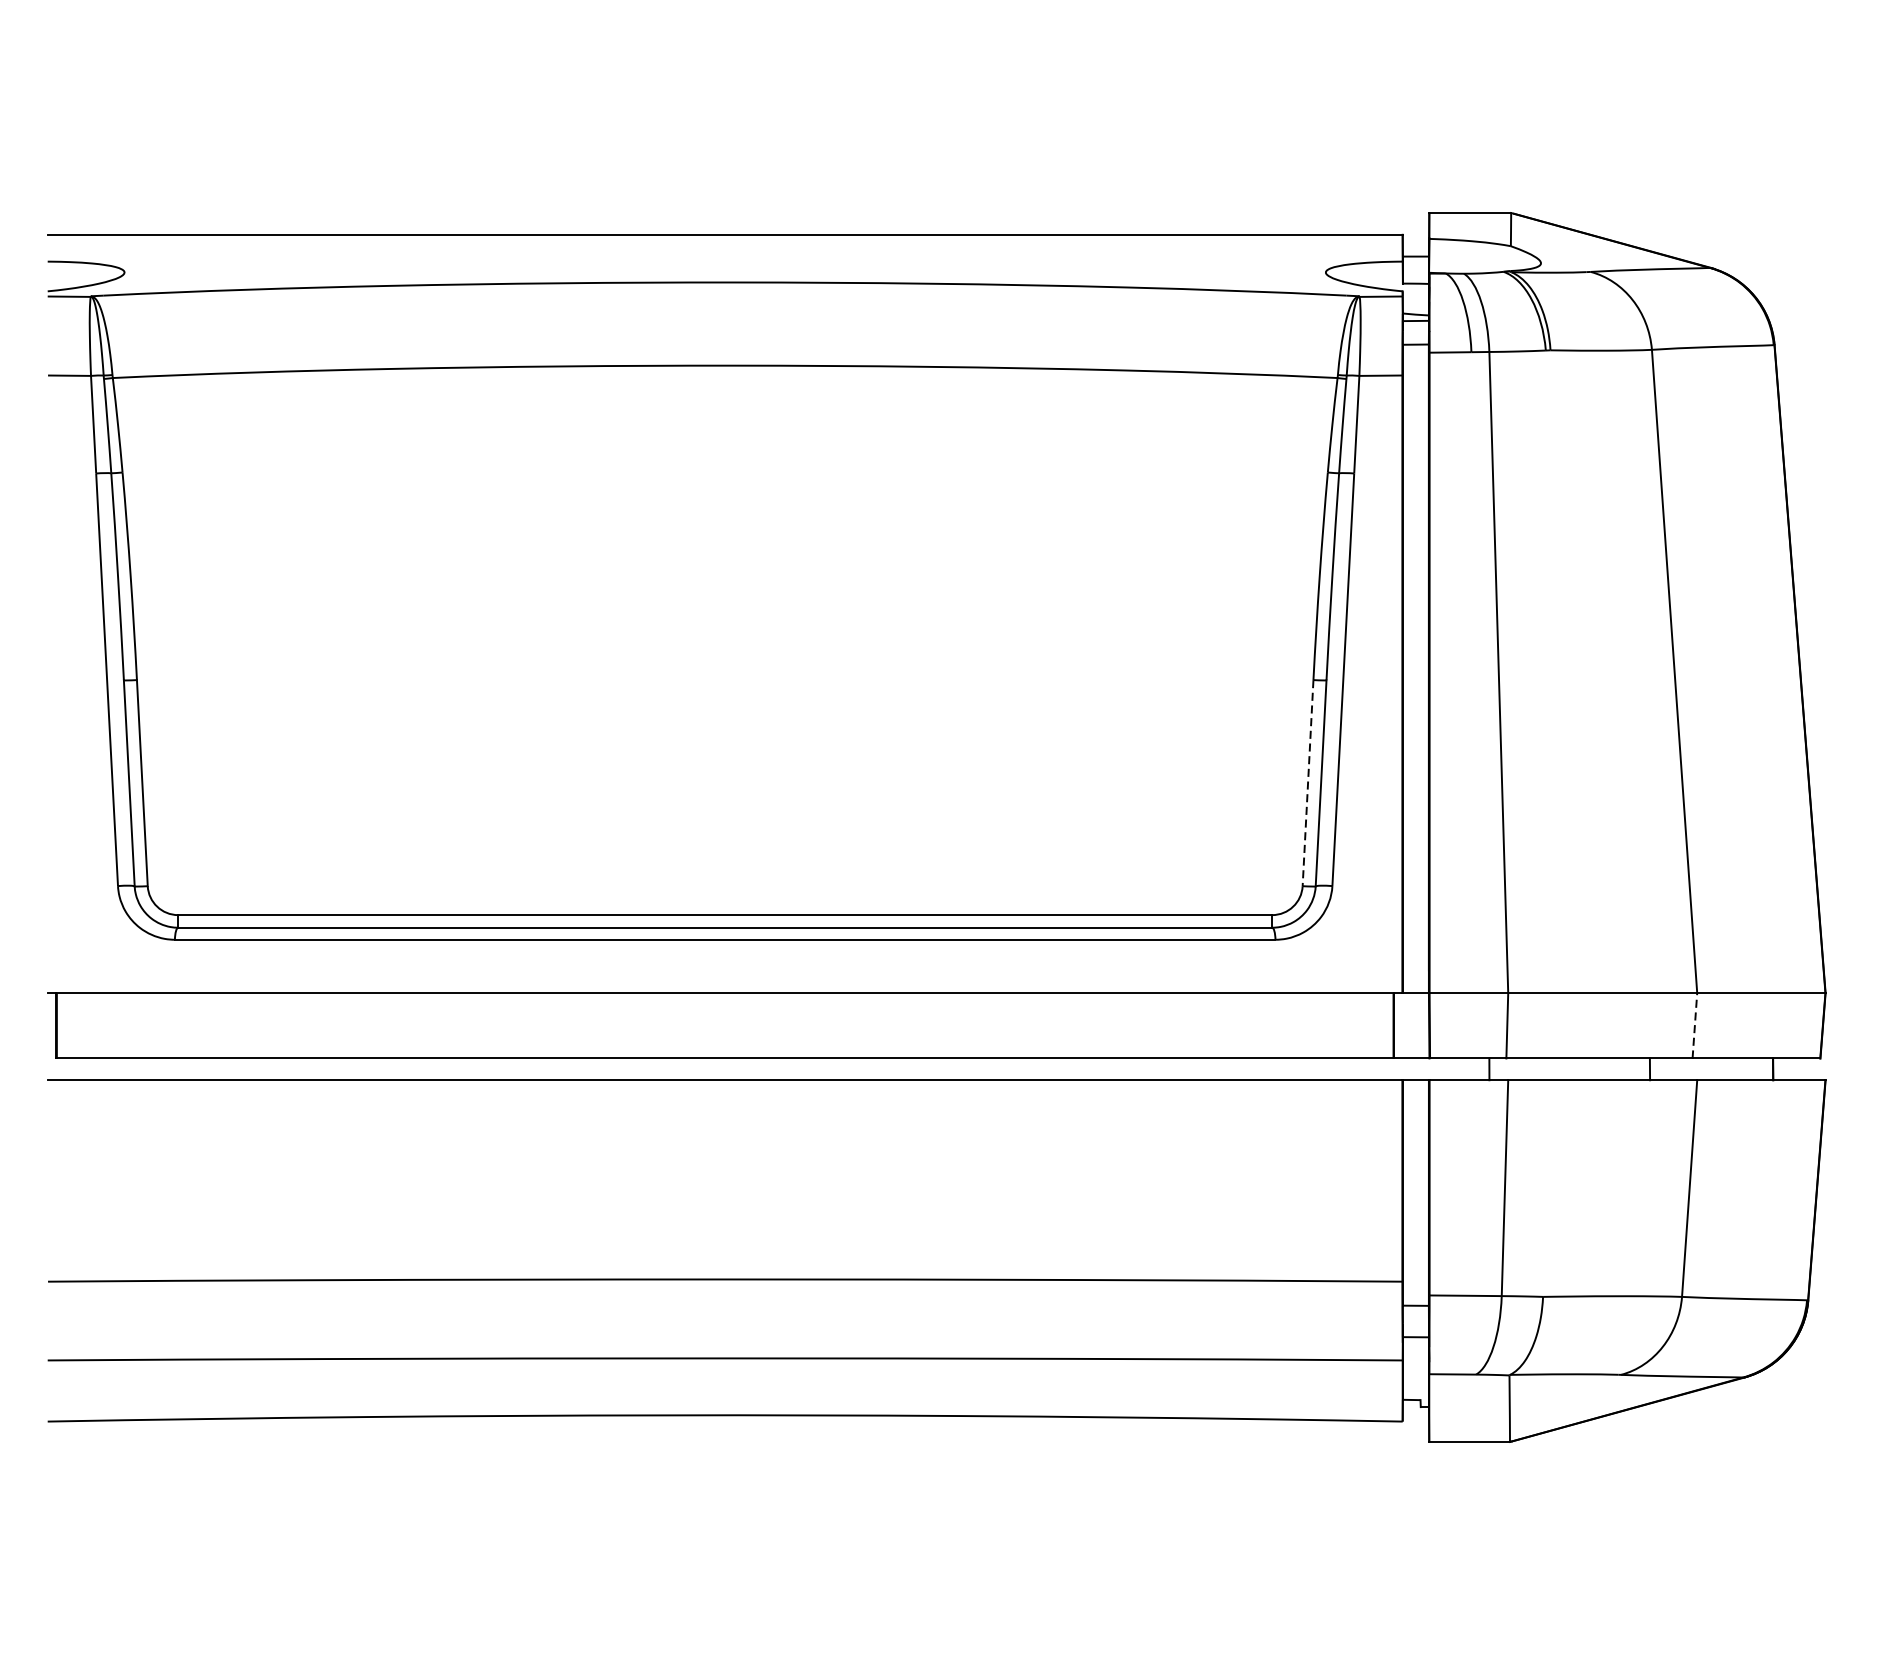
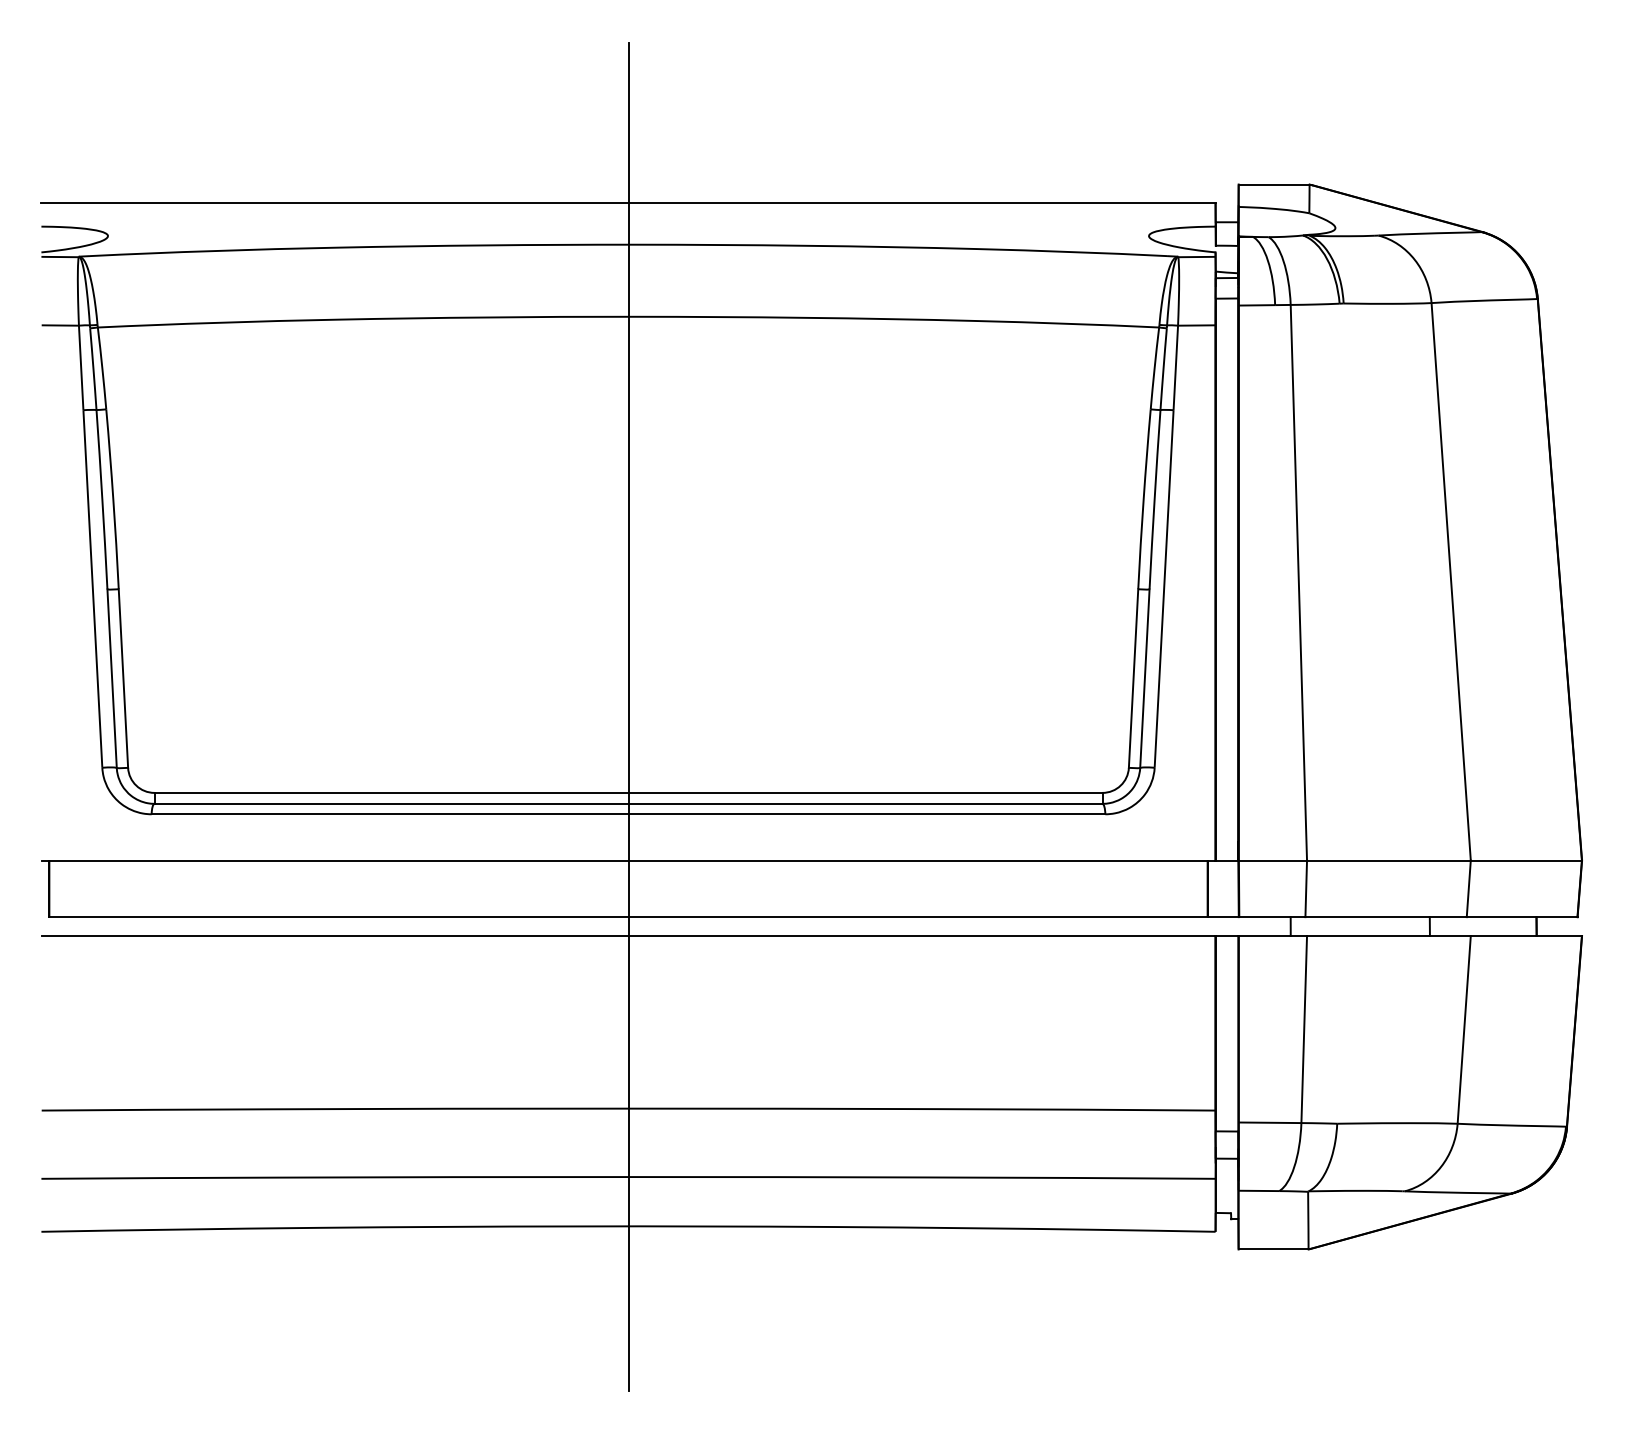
line: (1307, 784) -> (1133, 679), dashed -> solid
line: (725, 826) -> (628, 716), added
line: (1694, 1025) -> (1468, 888), dashed -> solid

